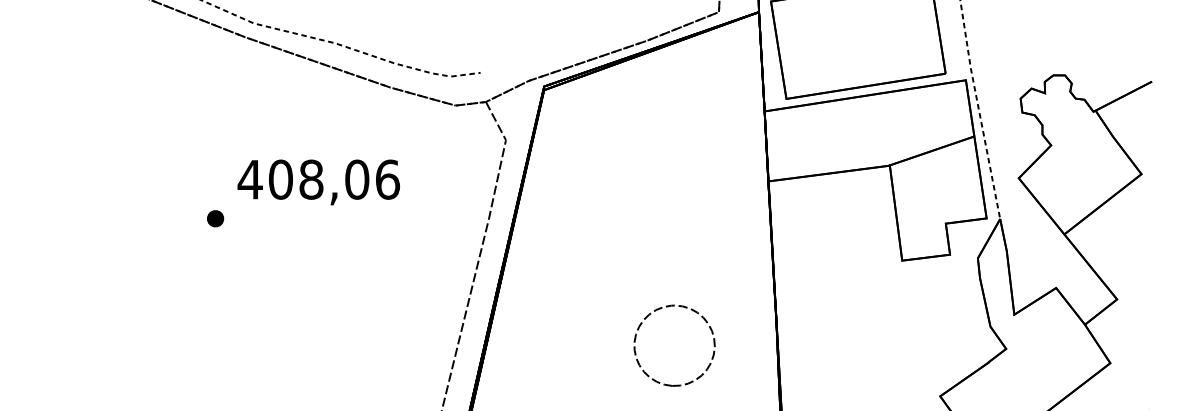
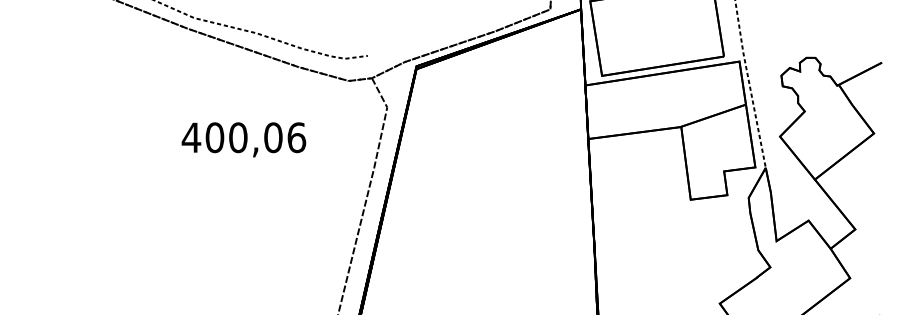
text: (311, 179) -> (238, 137), 408,06 -> 400,06
part: (215, 218) -> (164, 167), removed
part: (668, 307) -> (511, 235), removed

